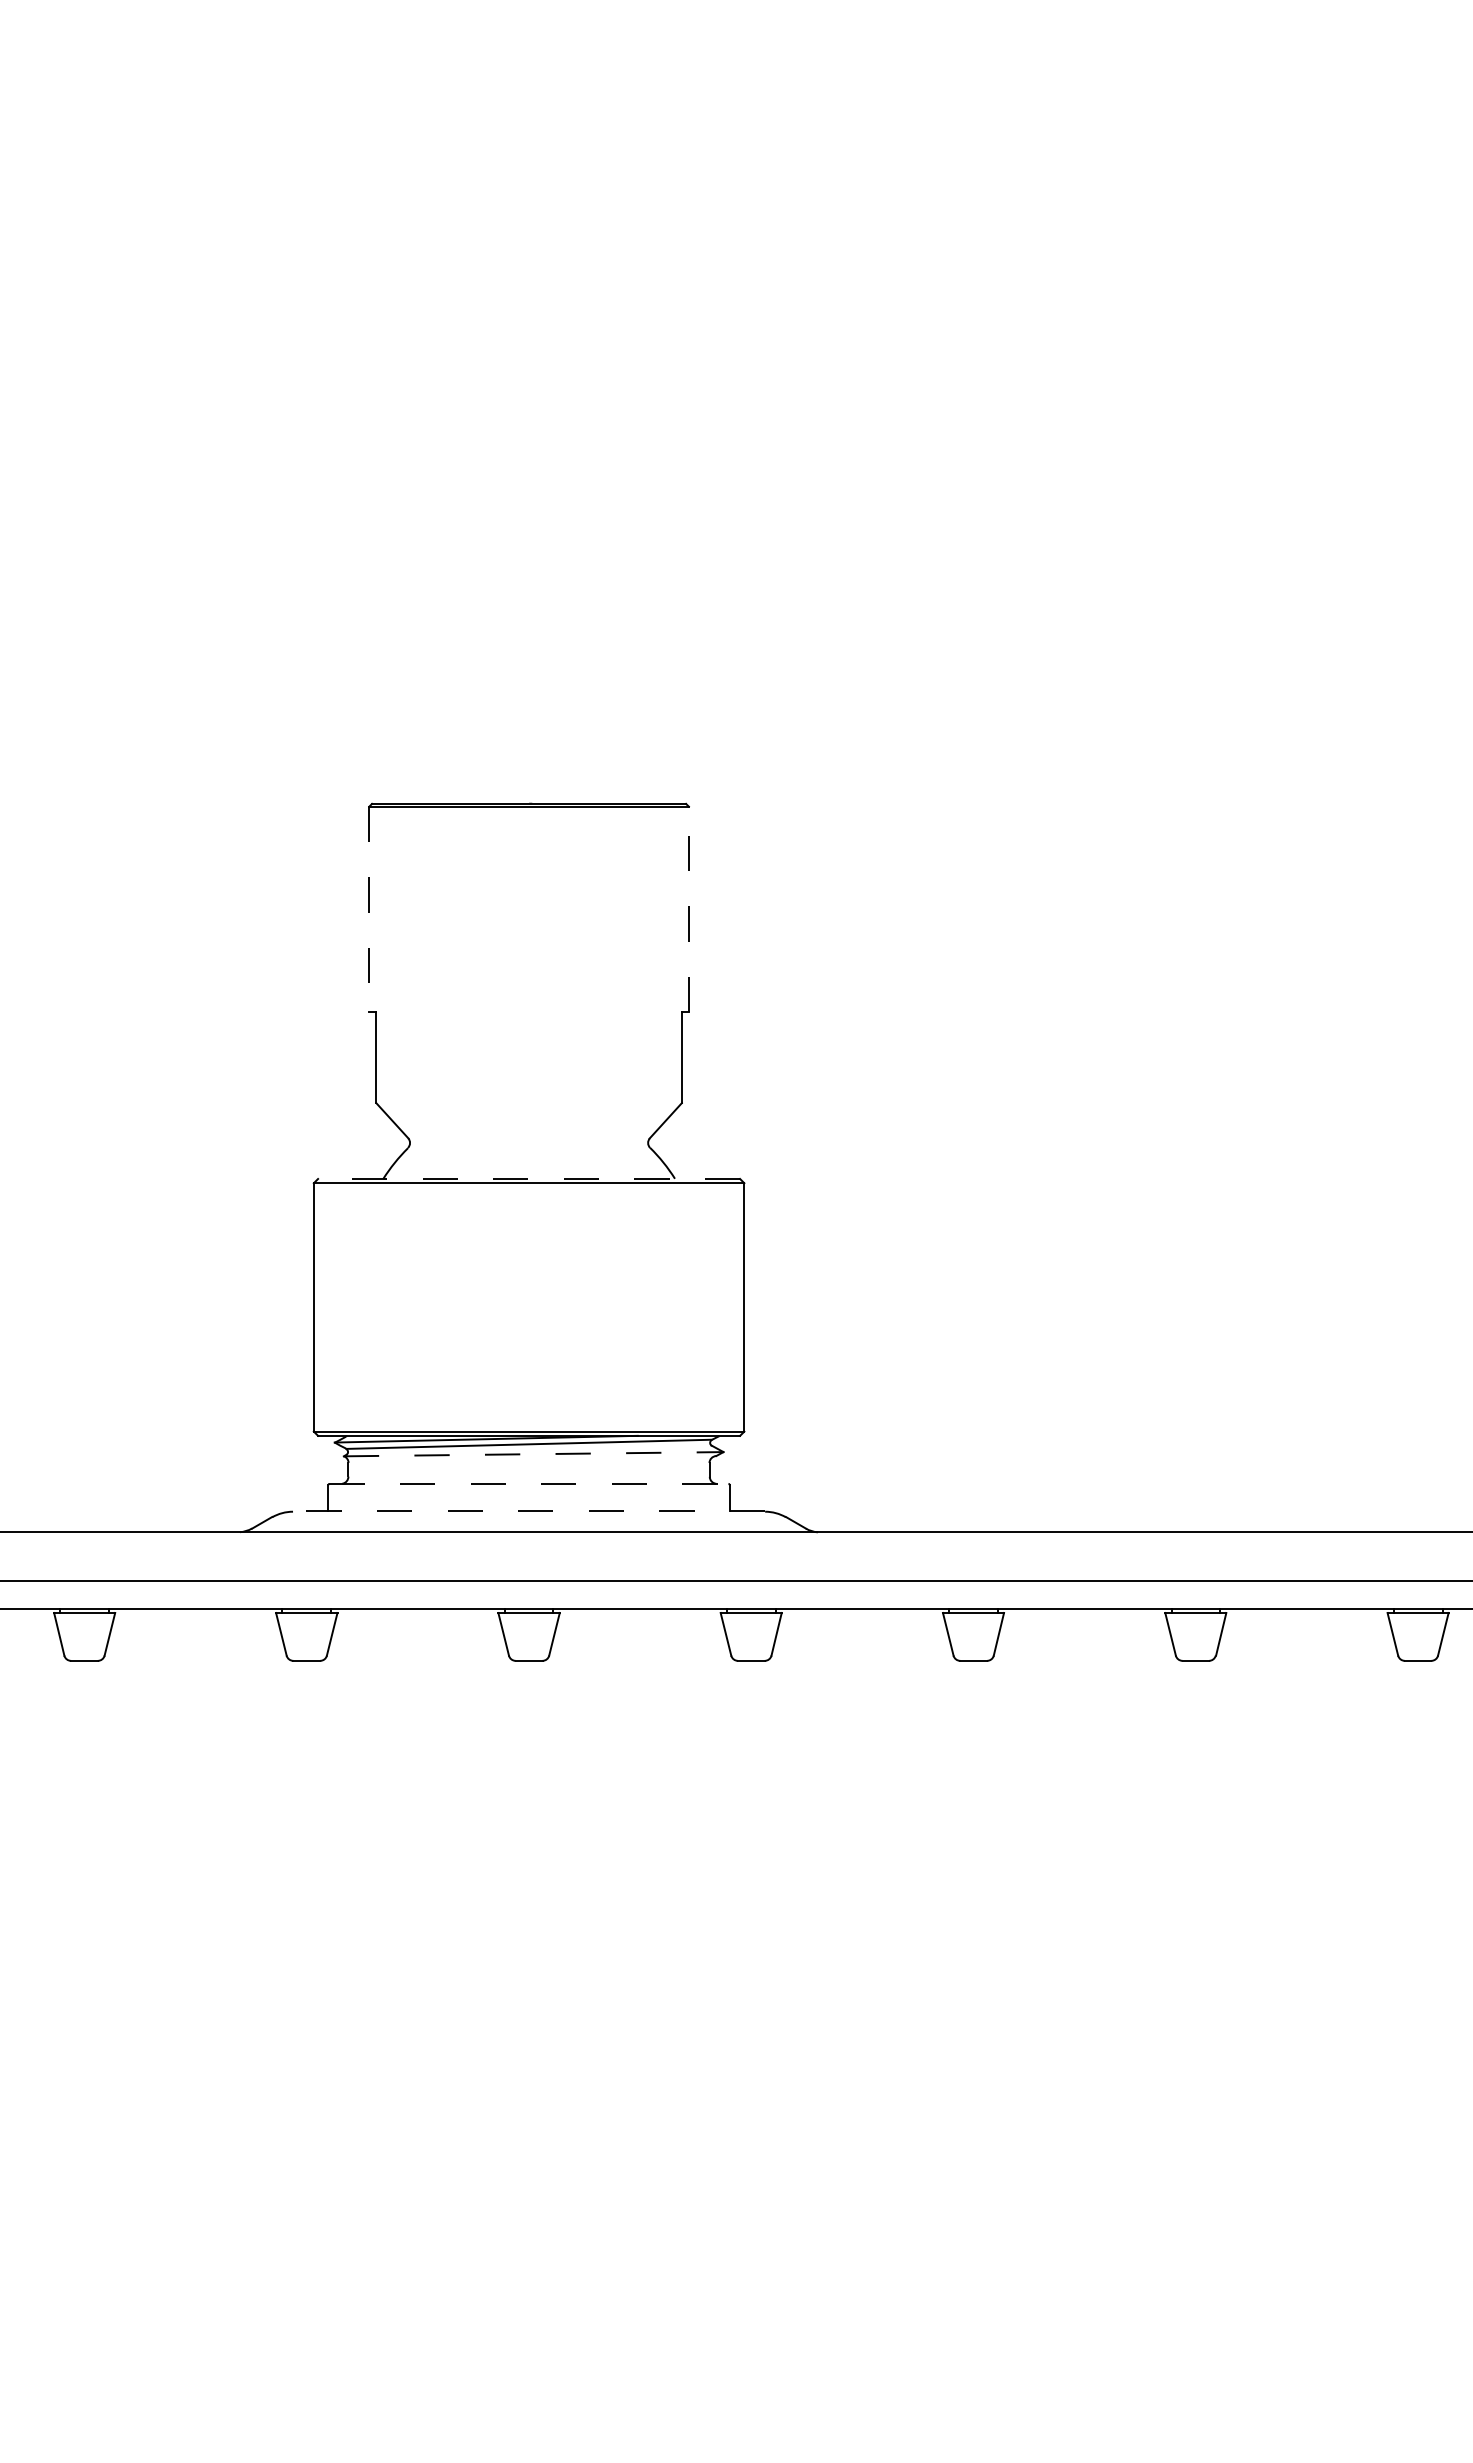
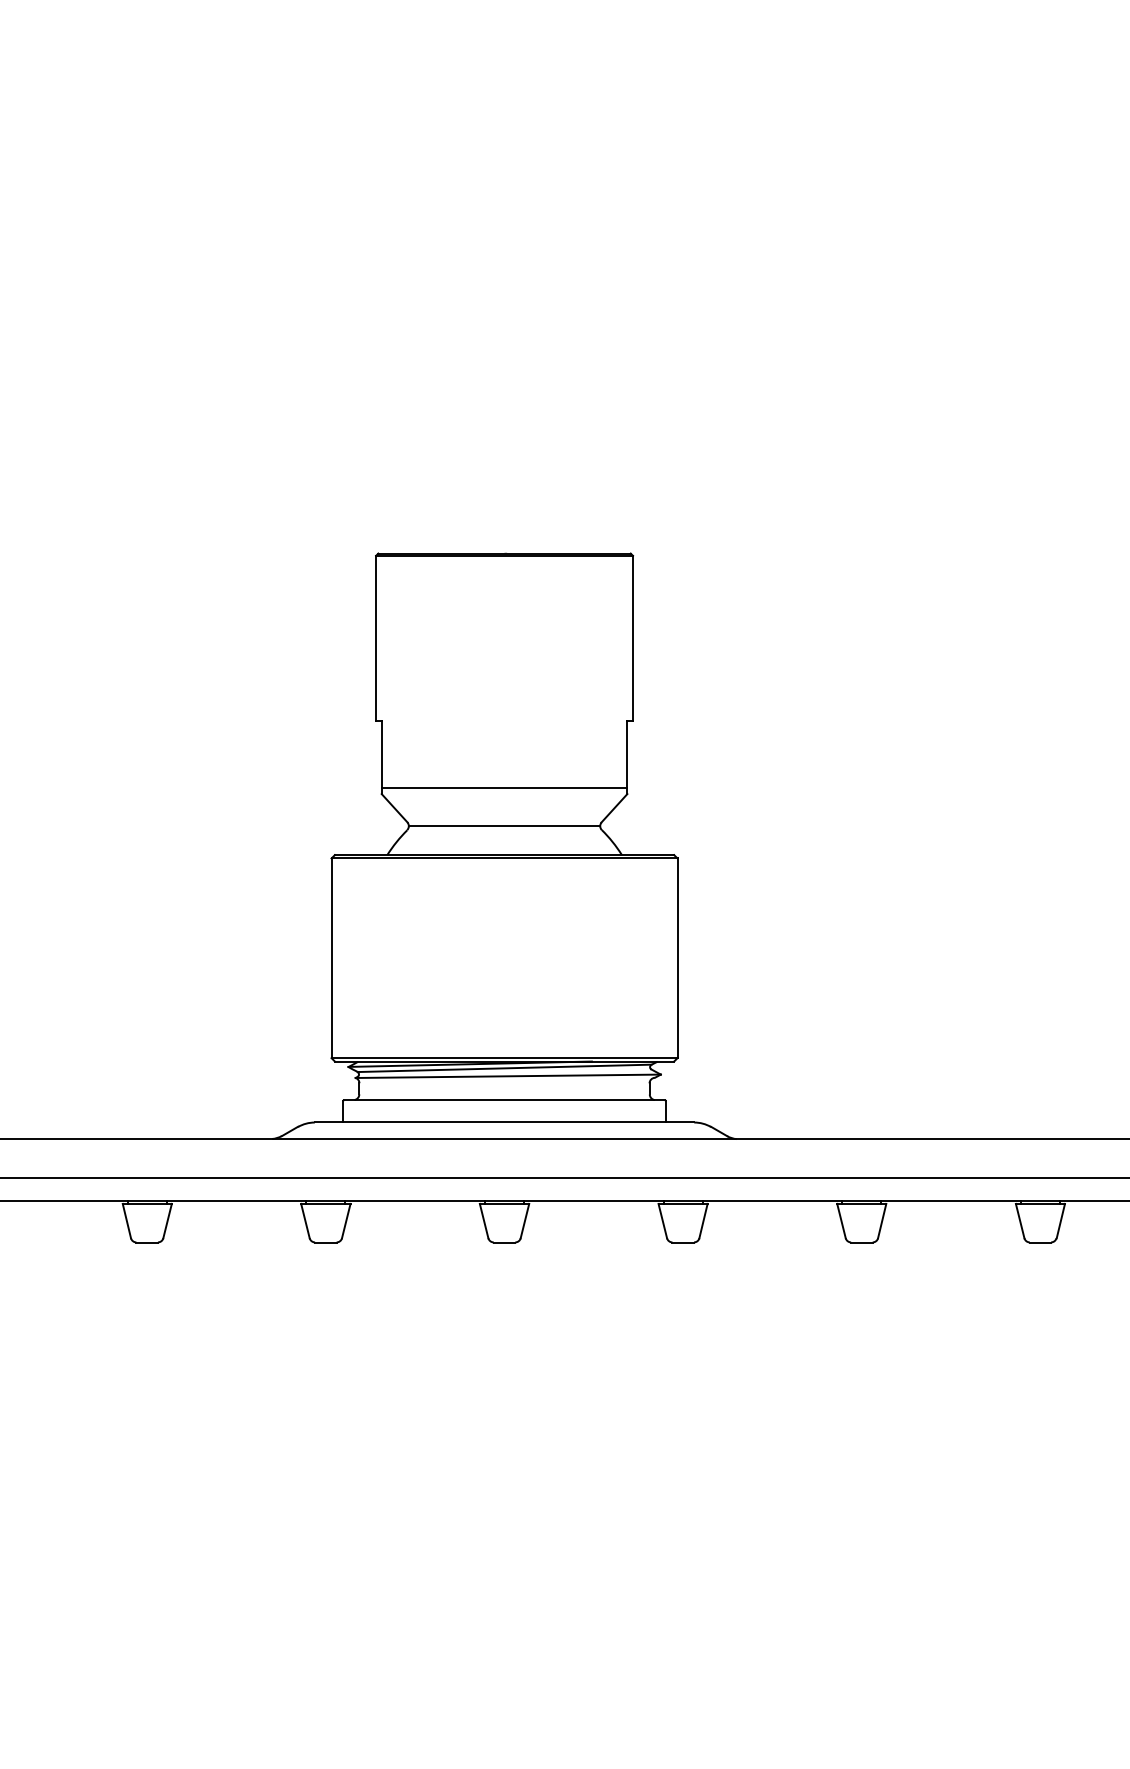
line: (369, 909) -> (376, 638), dashed -> solid
line: (688, 909) -> (632, 638), dashed -> solid
line: (528, 1095) -> (504, 787), added
line: (529, 1142) -> (504, 825), added
line: (528, 1178) -> (504, 854), dashed -> solid
line: (533, 1454) -> (508, 1076), dashed -> solid
line: (528, 1483) -> (504, 1099), dashed -> solid
line: (528, 1511) -> (504, 1122), dashed -> solid

